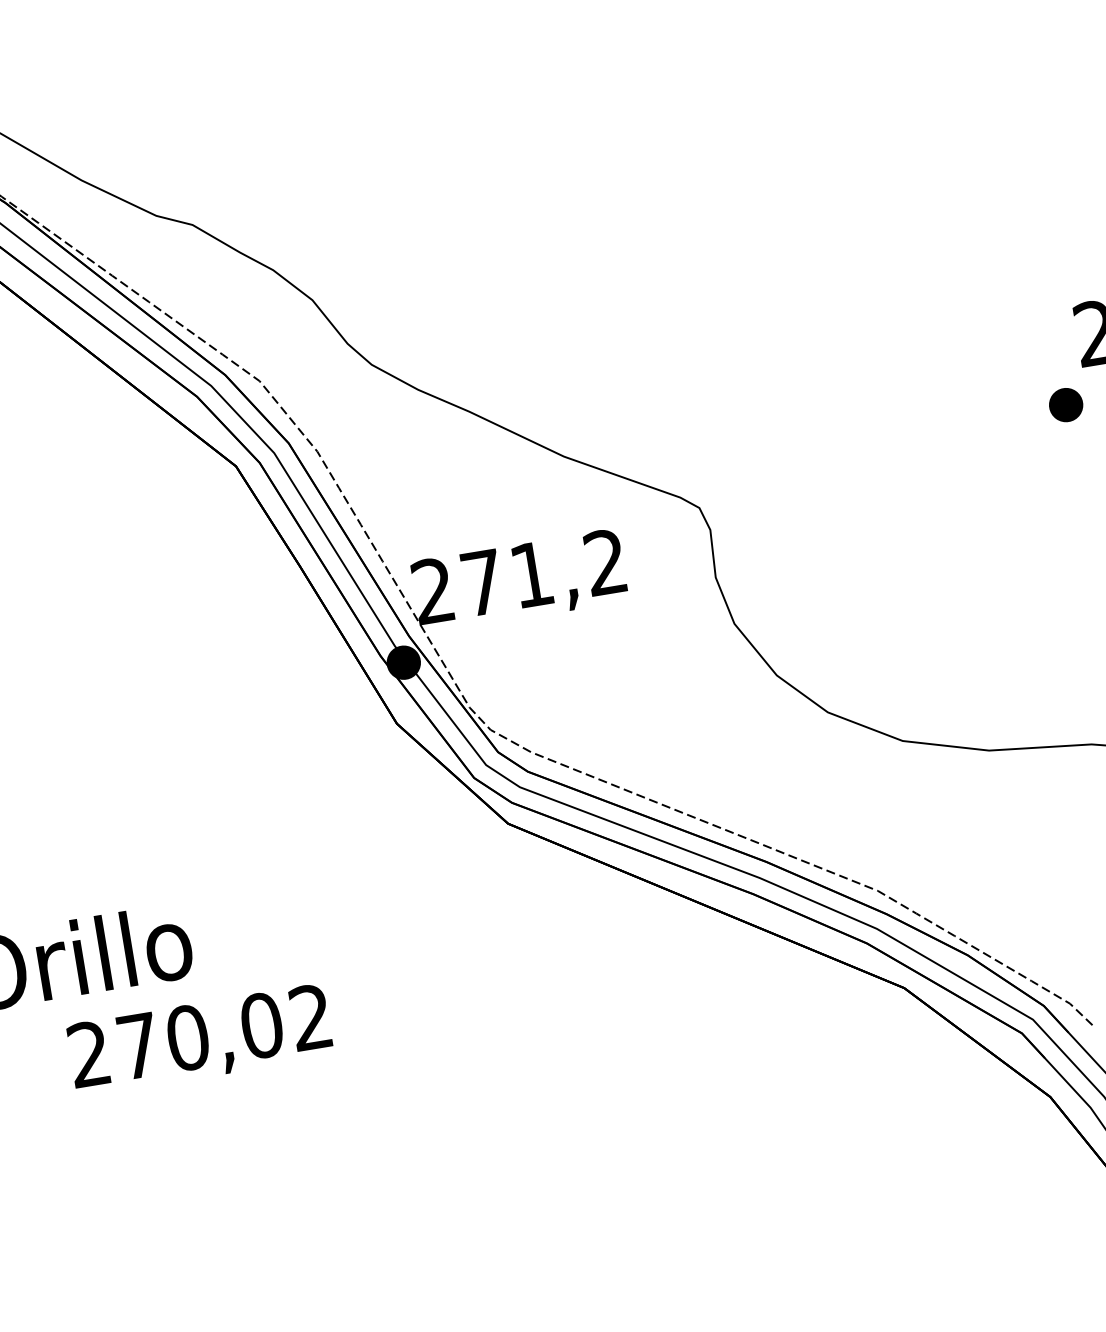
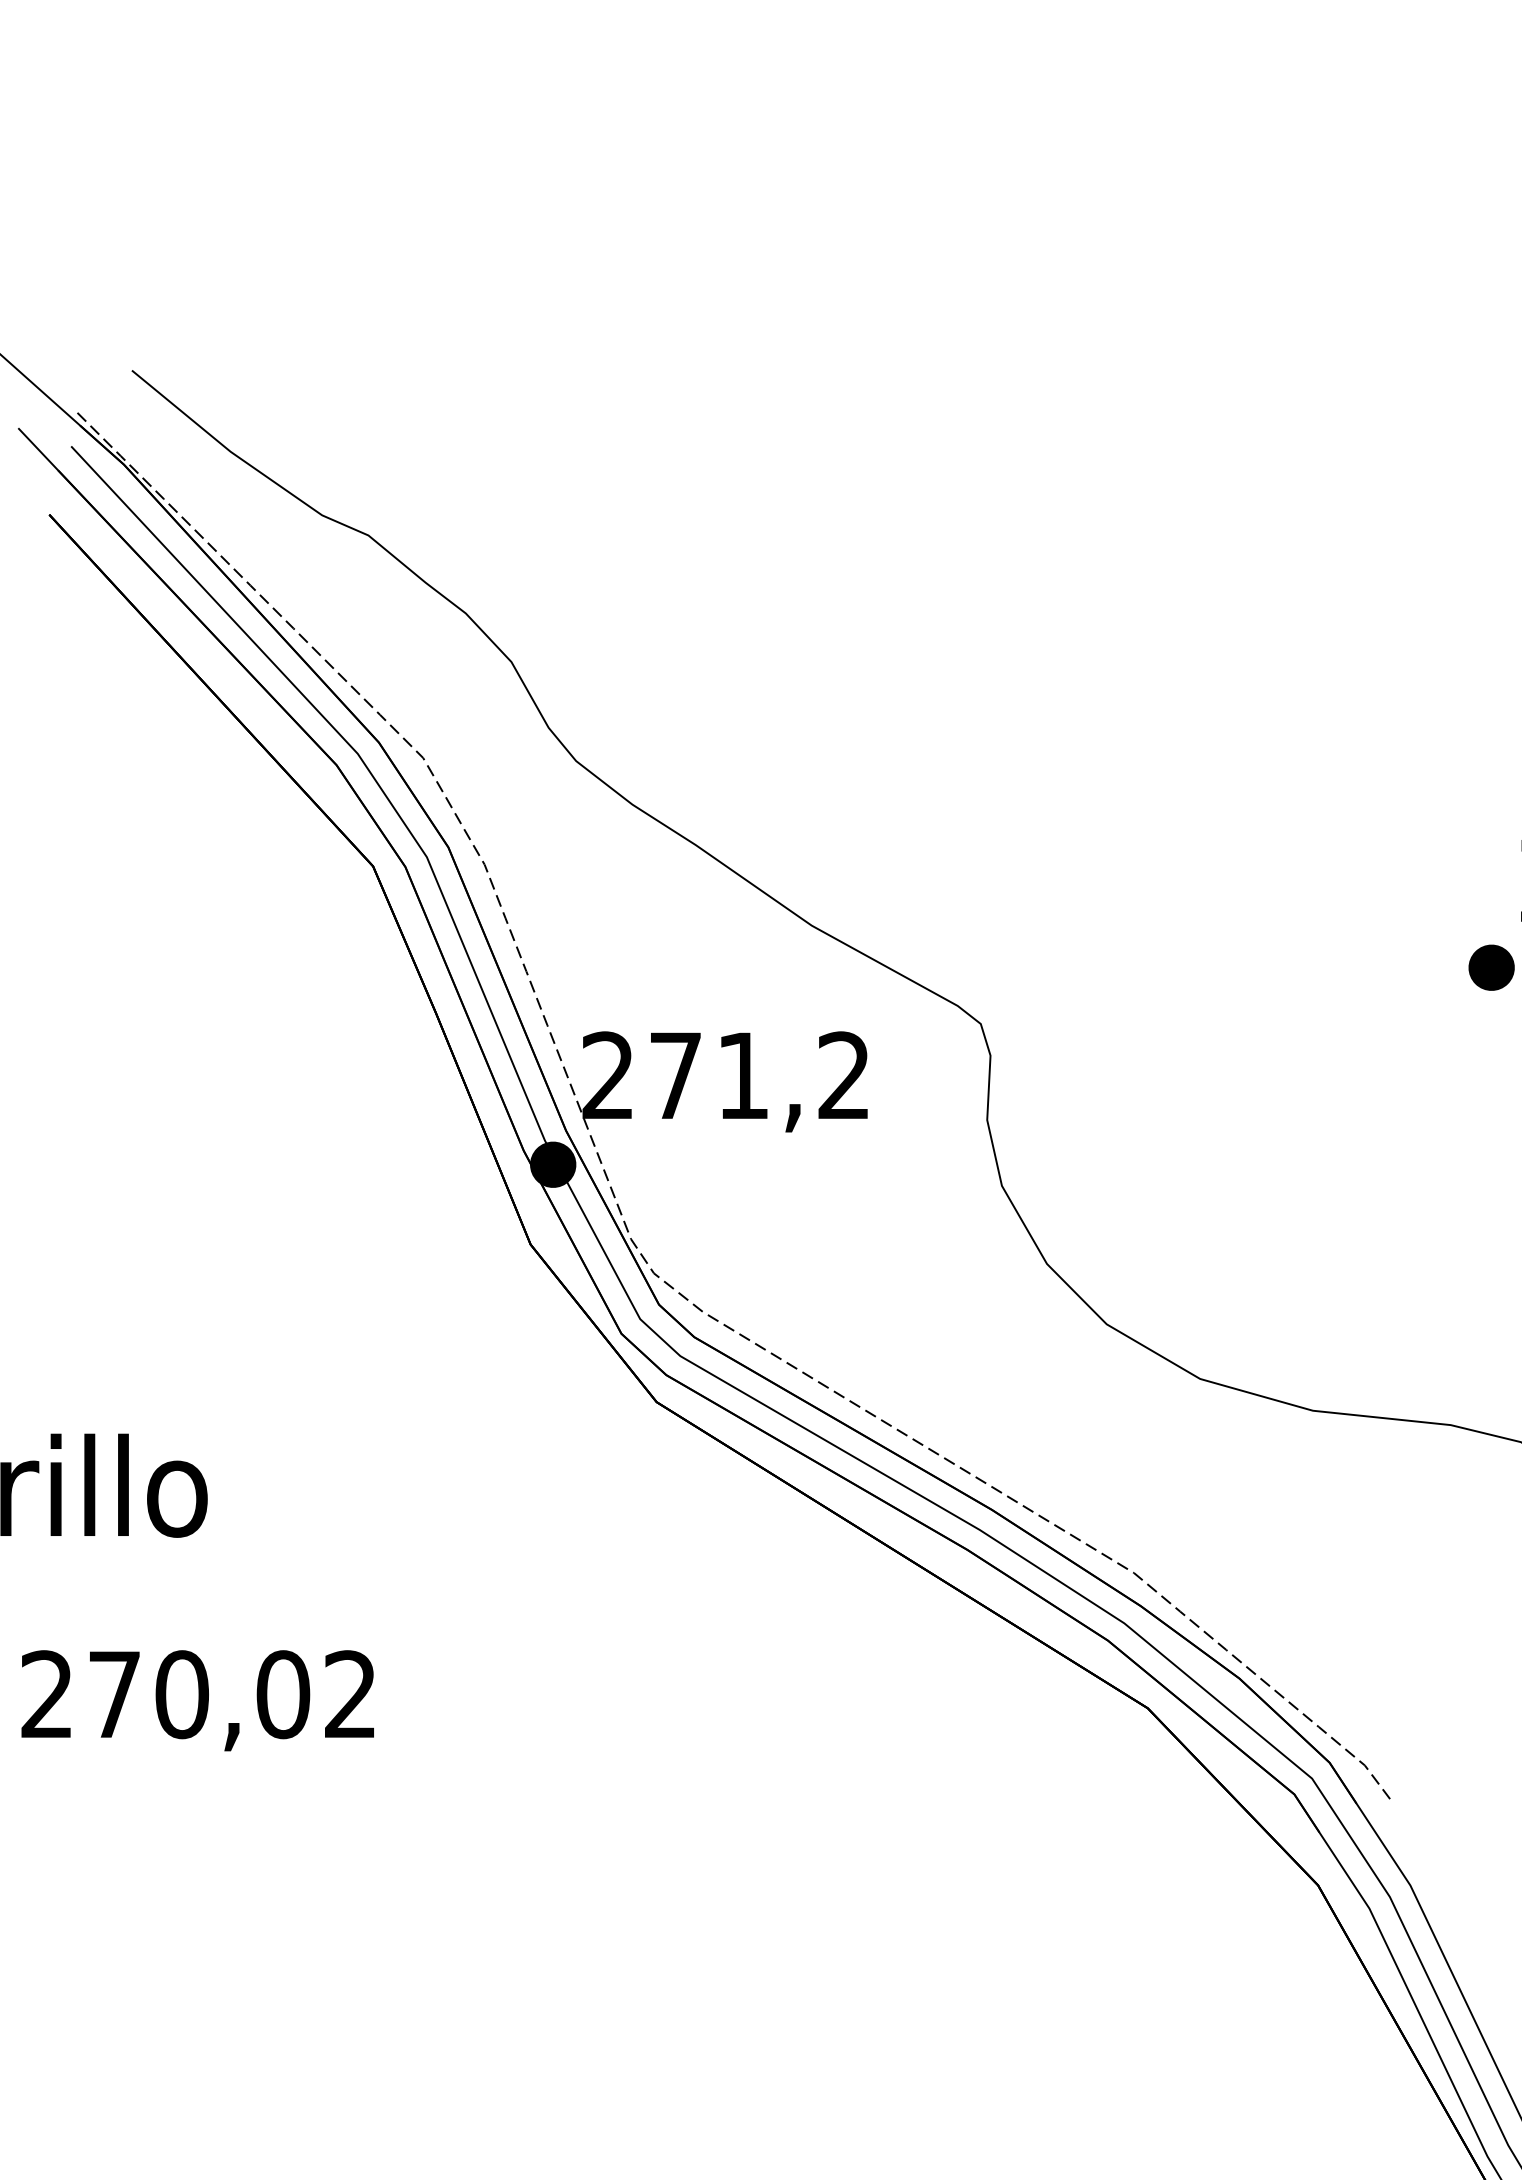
text: (199, 1040) -> (197, 1700), moved

